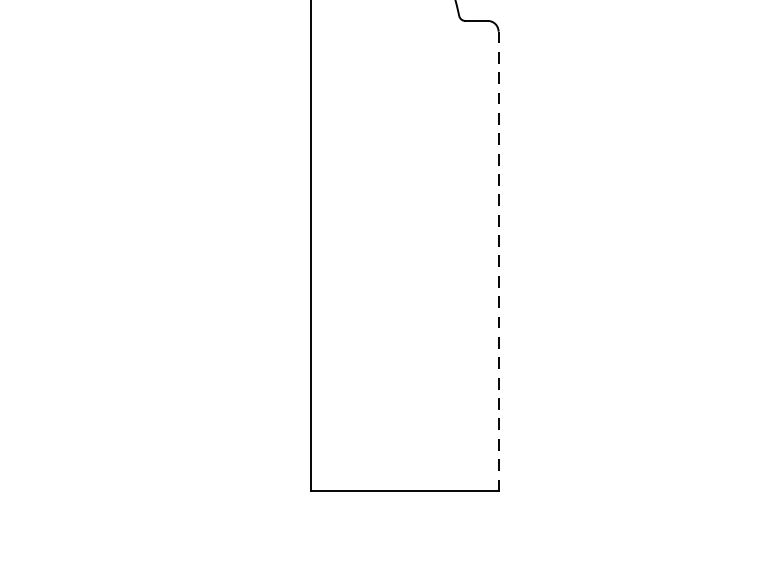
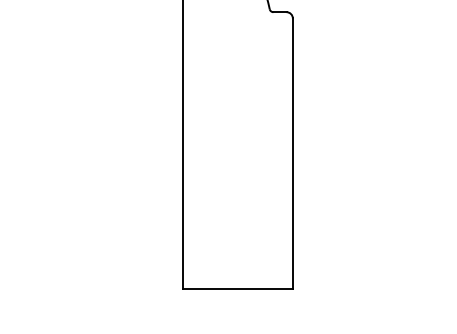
line: (497, 261) -> (292, 153), dashed -> solid

